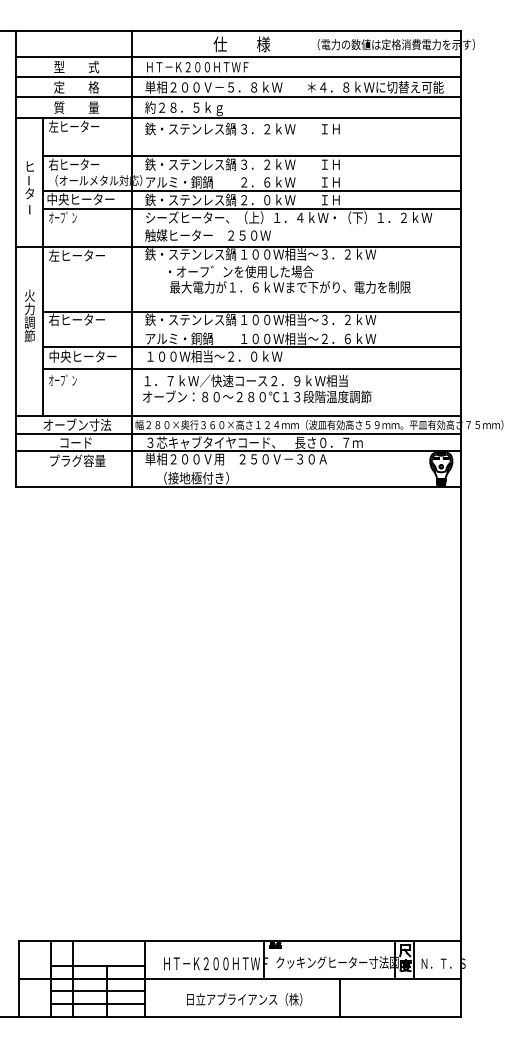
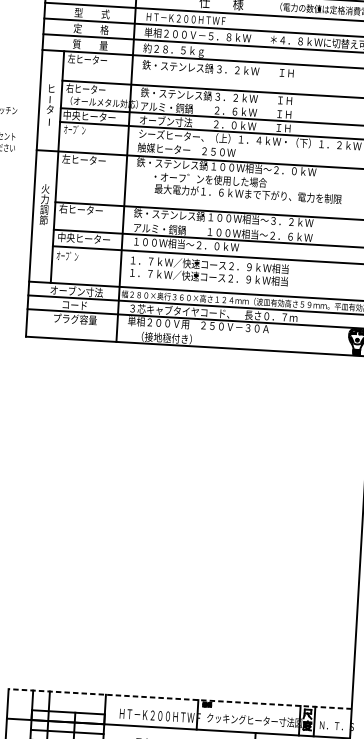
text: (190, 199) -> (174, 121), 鉄・ステンレス鍋 -> オーブン寸法
text: (335, 254) -> (284, 170), １００Ｗ相当～３．２ｋＷ -> １００Ｗ相当～２．０ｋＷ
text: (257, 396) -> (217, 277), オーブン：８０～２８０℃１３段階温度調節 -> １．７ｋＷ／快速コース２．９ｋＷ相当
line: (240, 940) -> (180, 698), solid -> dashed

